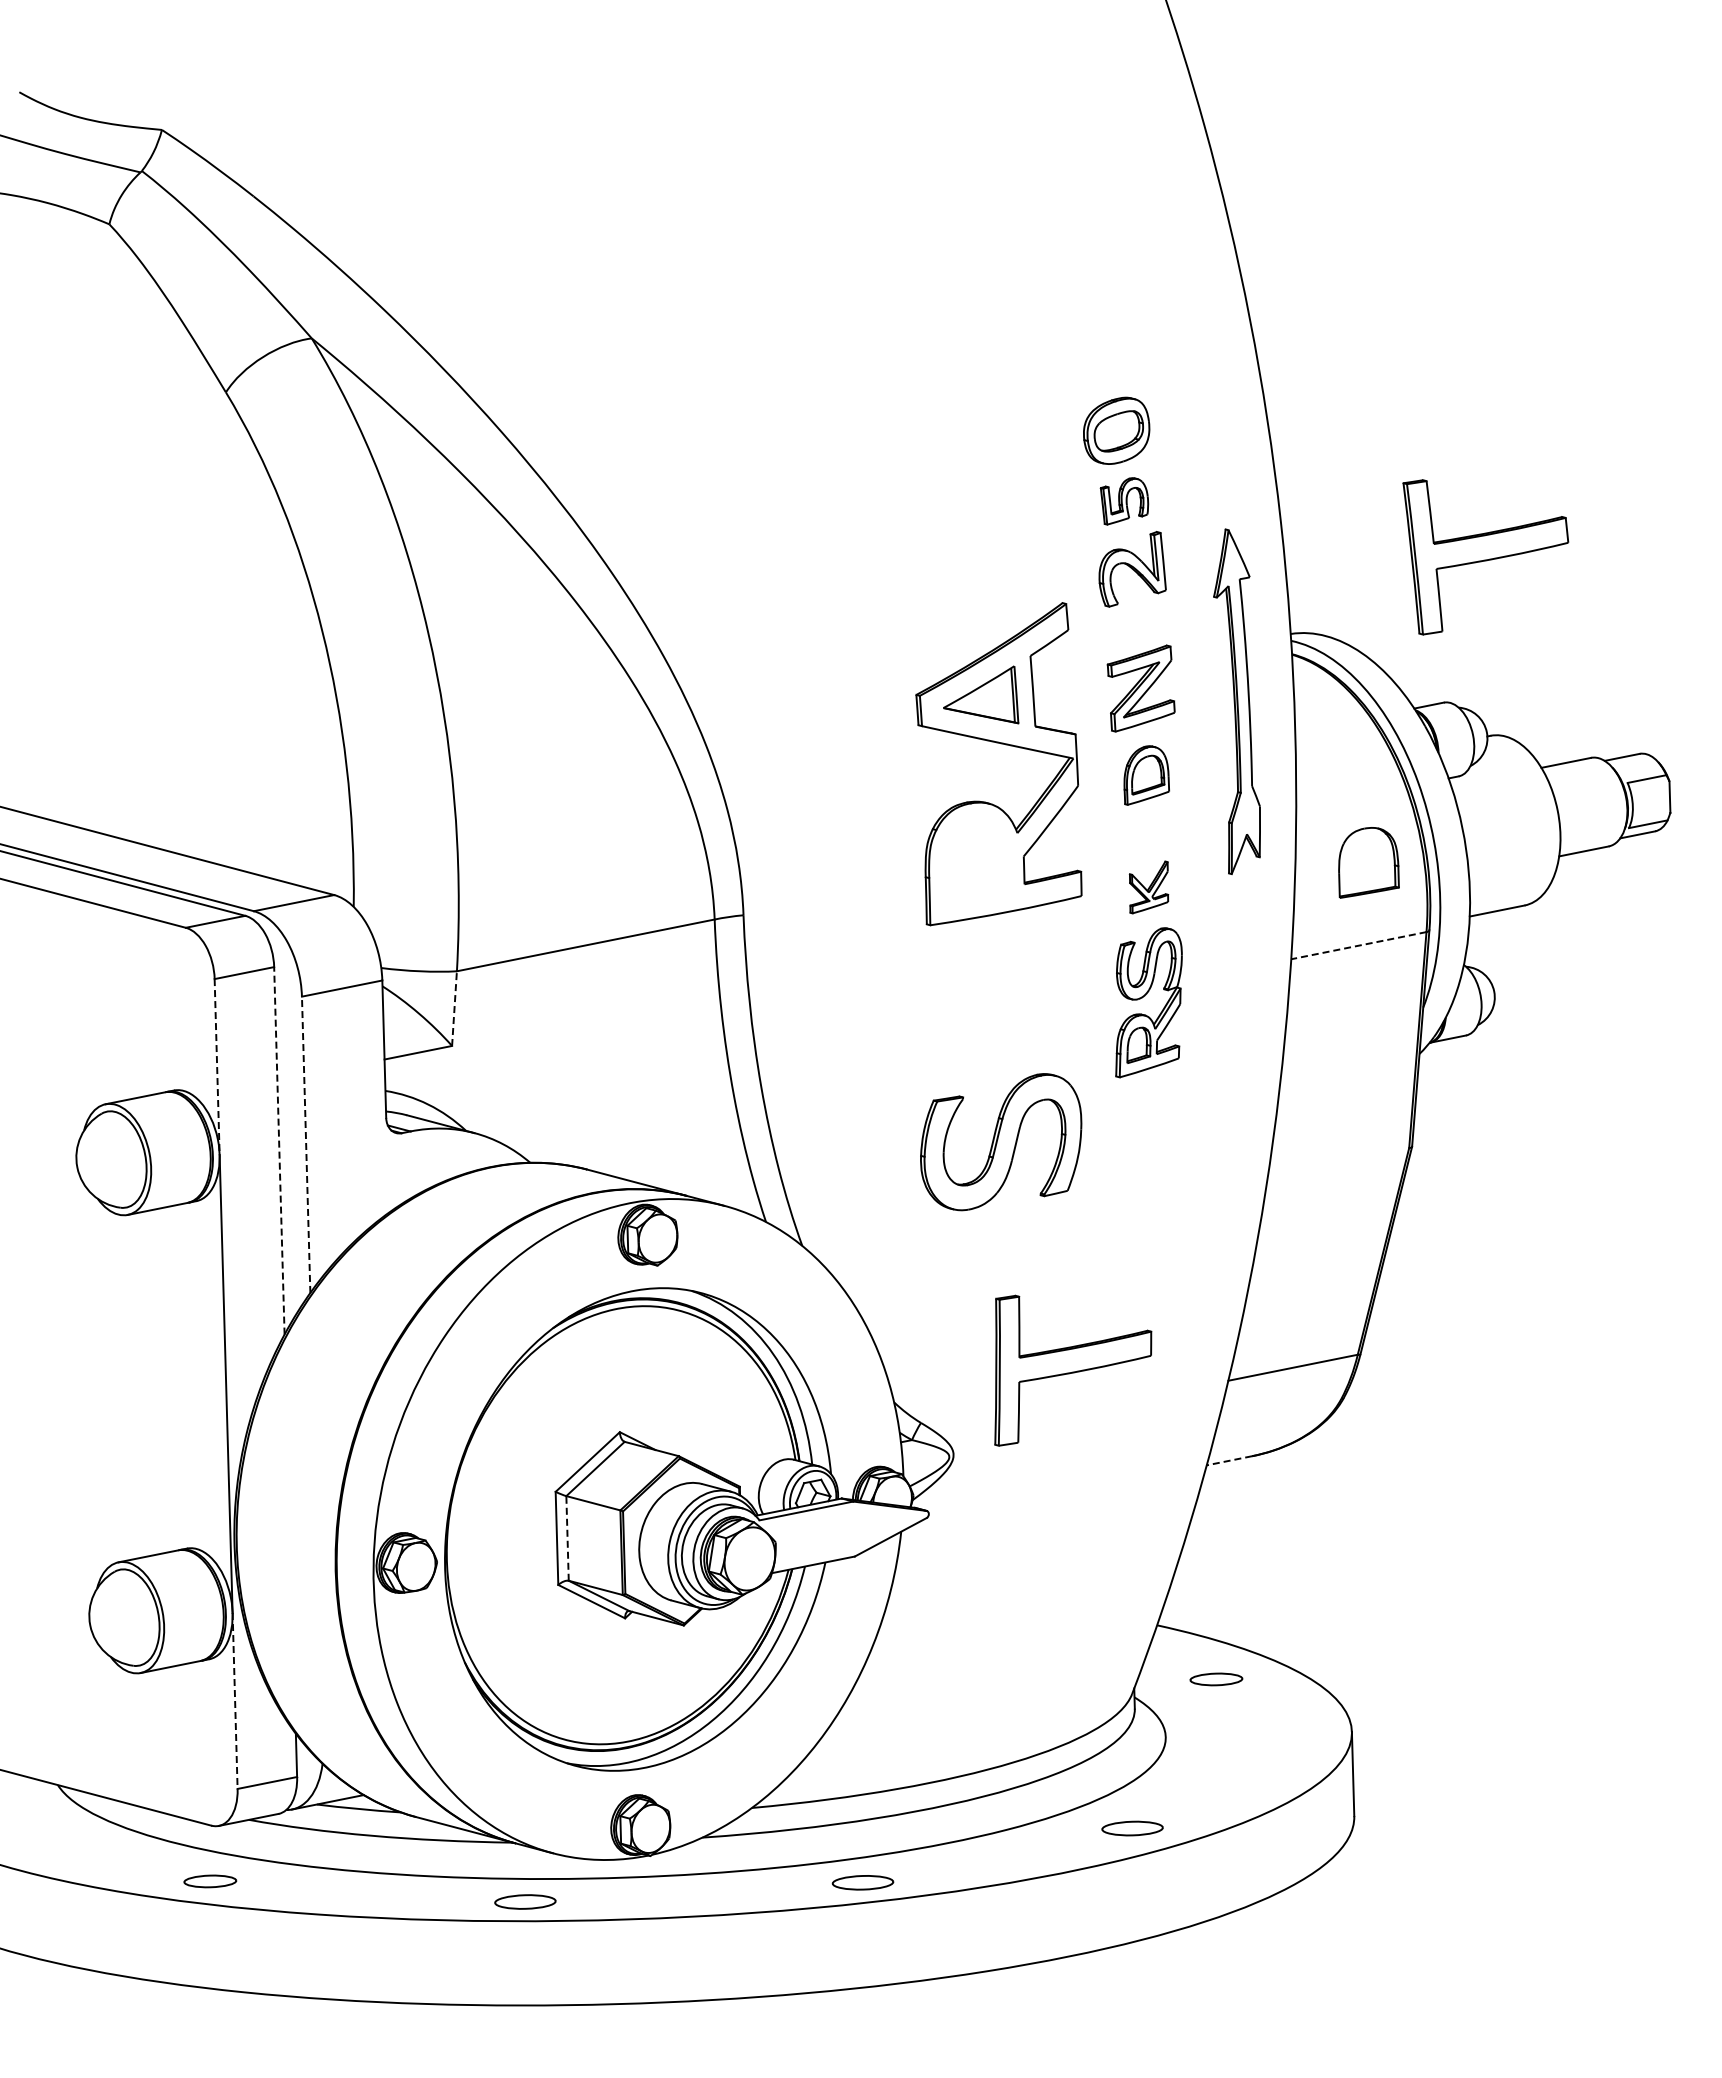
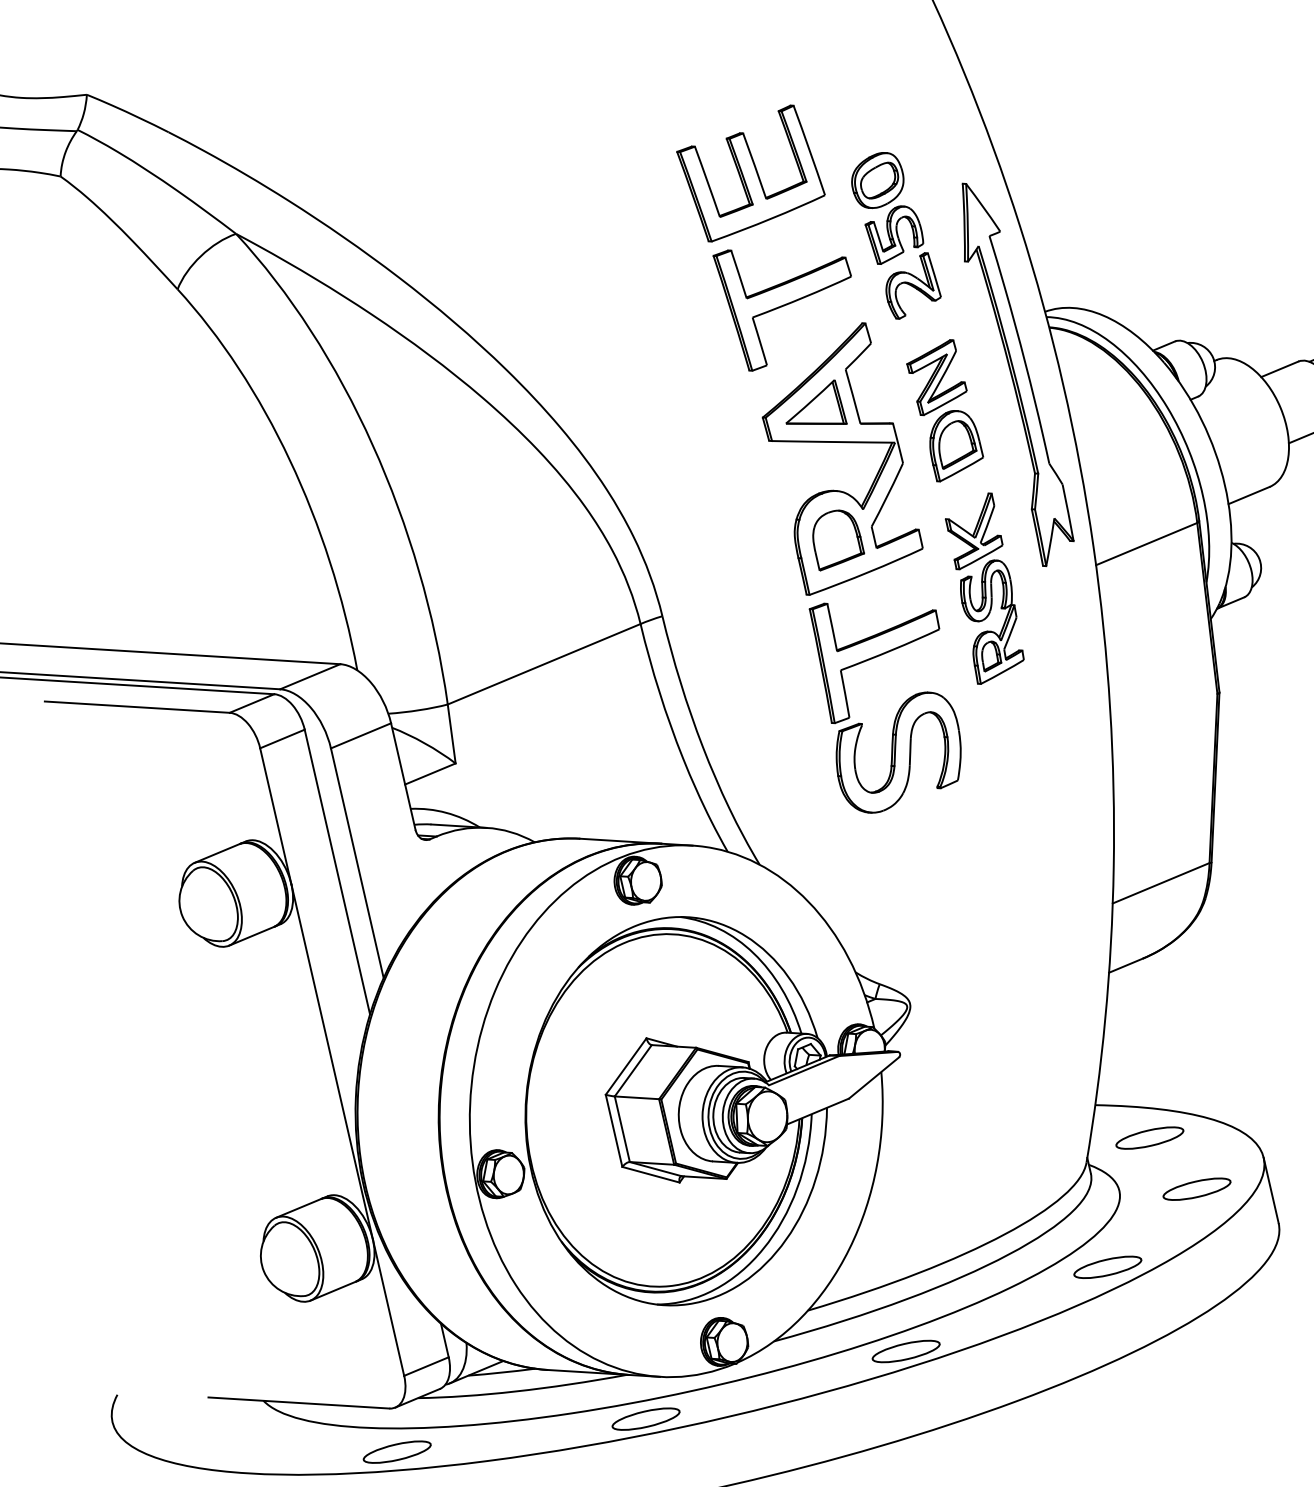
part: (961, 390) -> (750, 173), added
part: (1124, 501) -> (894, 234), size x1.43
part: (1485, 557) -> (789, 300), moved
part: (1236, 701) -> (1013, 372), size x1.43
part: (1146, 775) -> (954, 444), size x1.43
part: (1368, 862) -> (836, 538), moved
part: (1148, 887) -> (973, 531), size x1.67
line: (1358, 945) -> (1146, 544), dashed -> solid
line: (454, 1008) -> (451, 733), dashed -> solid
line: (217, 1067) -> (276, 816), dashed -> solid
line: (306, 1144) -> (357, 862), dashed -> solid
line: (279, 1150) -> (337, 871), dashed -> solid
part: (1073, 1370) -> (881, 652), moved
line: (1228, 1460) -> (1125, 965), dashed -> solid
line: (567, 1537) -> (622, 1128), dashed -> solid
part: (1216, 1679) -> (1149, 1138), size x1.67
line: (235, 1700) -> (388, 1307), dashed -> solid
part: (1261, 1753) -> (1196, 1188), added
part: (1132, 1828) -> (1107, 1267), size x1.43
part: (210, 1881) -> (397, 1452), size x1.67
part: (862, 1882) -> (905, 1351), size x1.43
part: (525, 1901) -> (646, 1418), size x1.43

